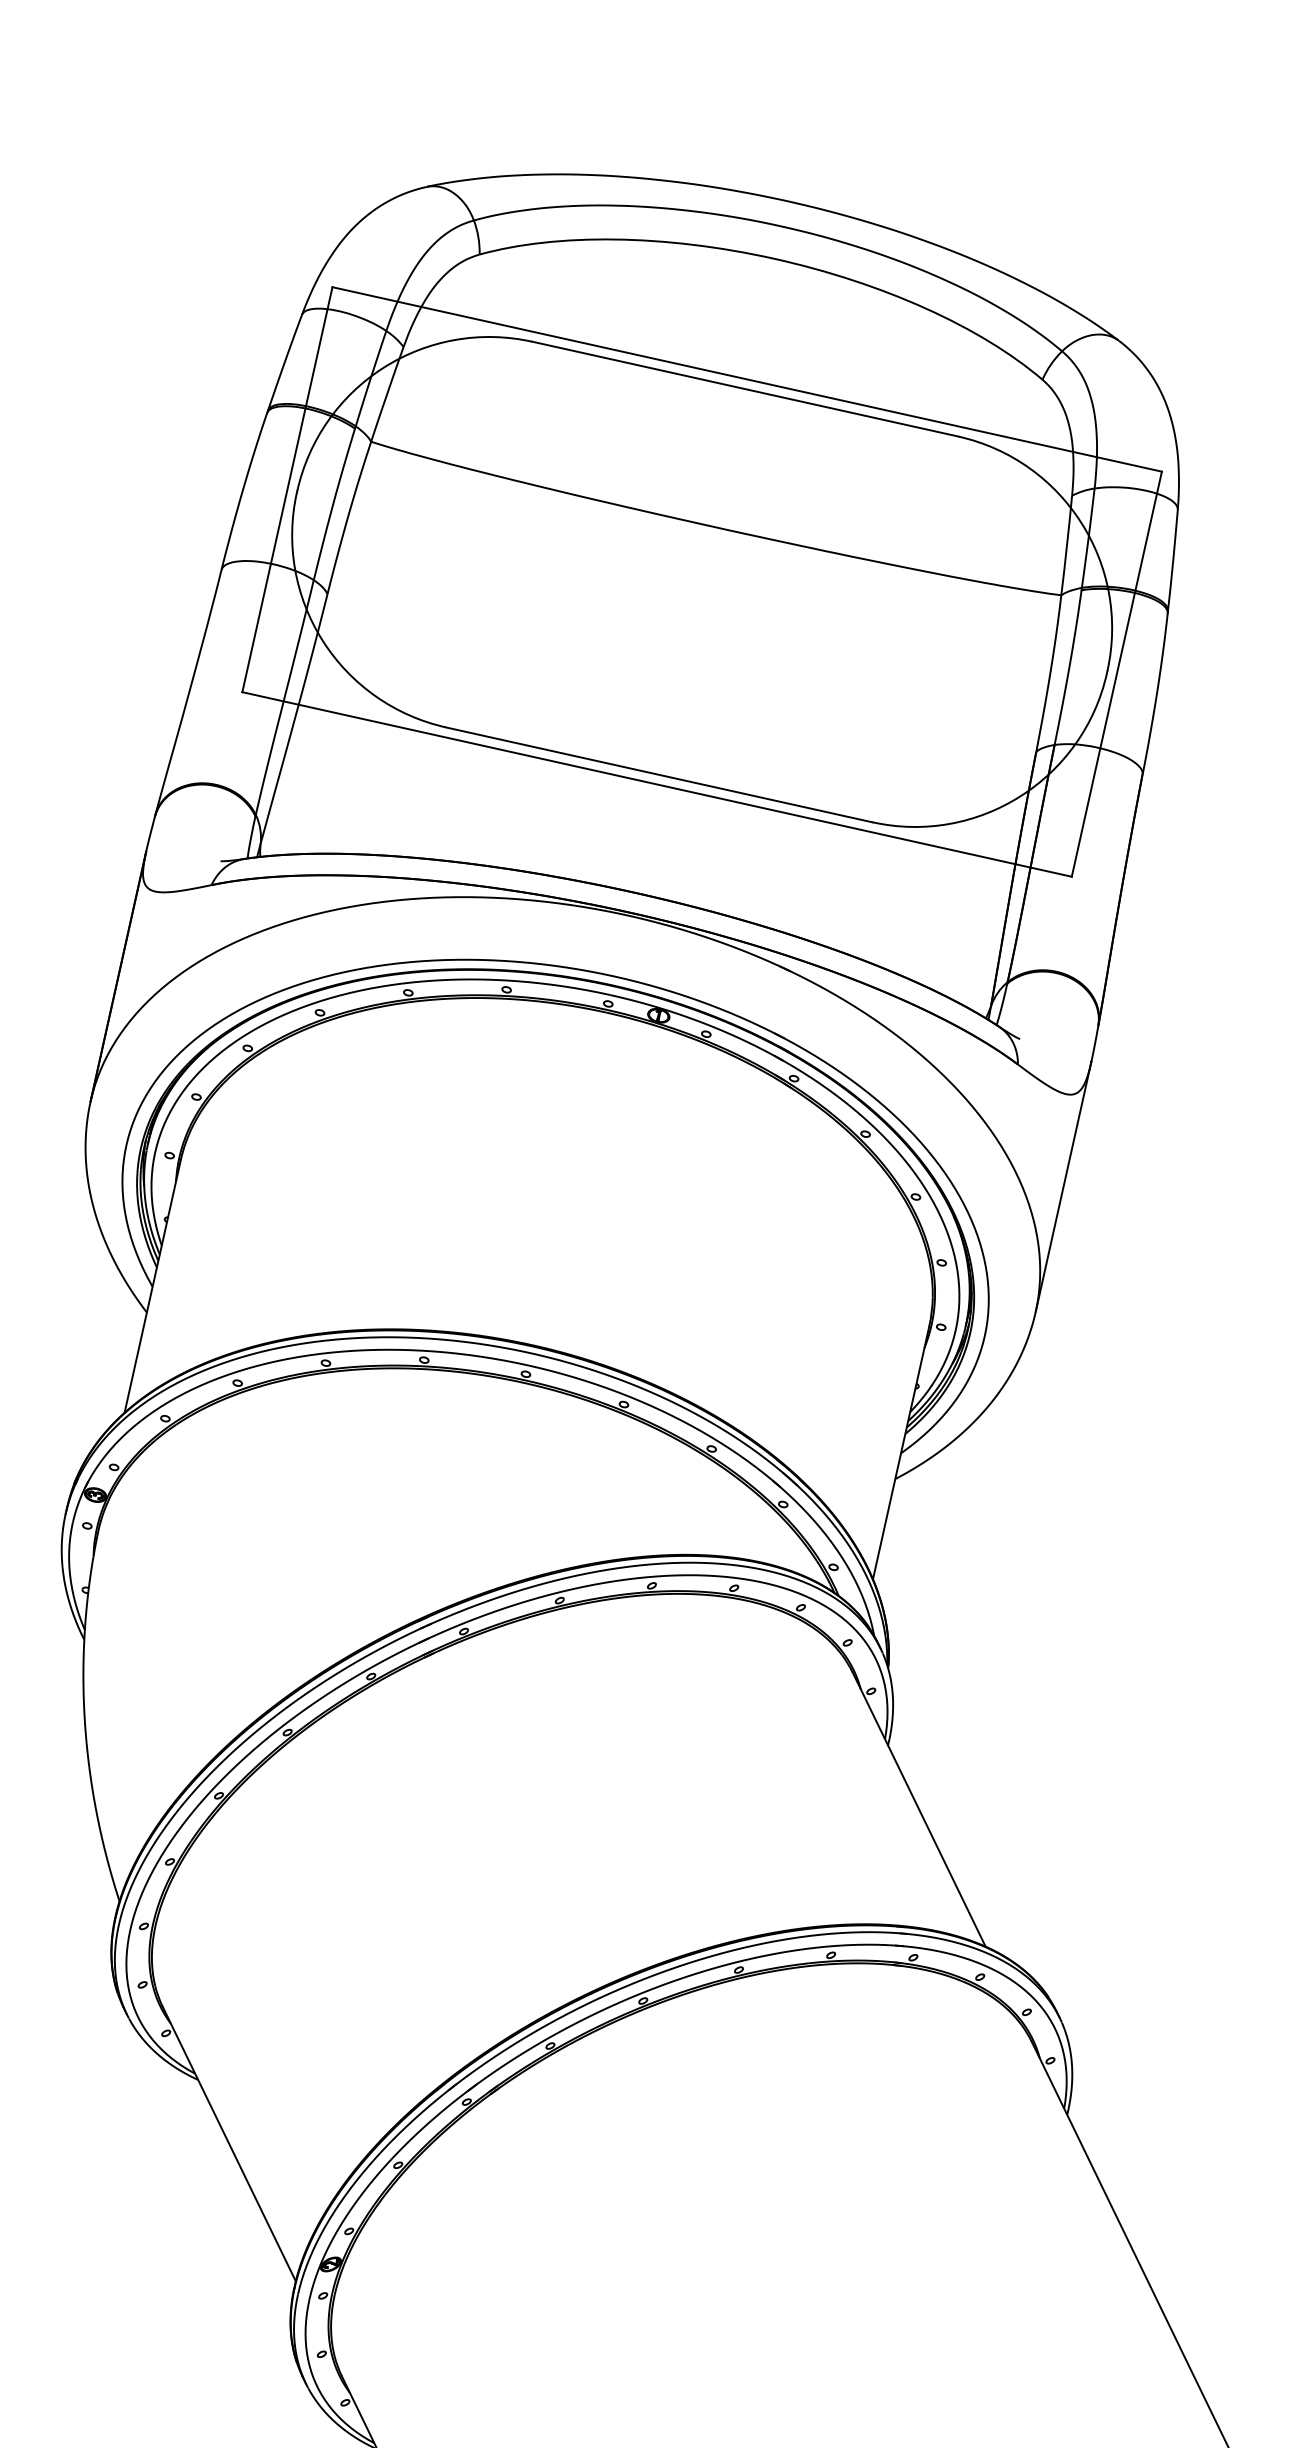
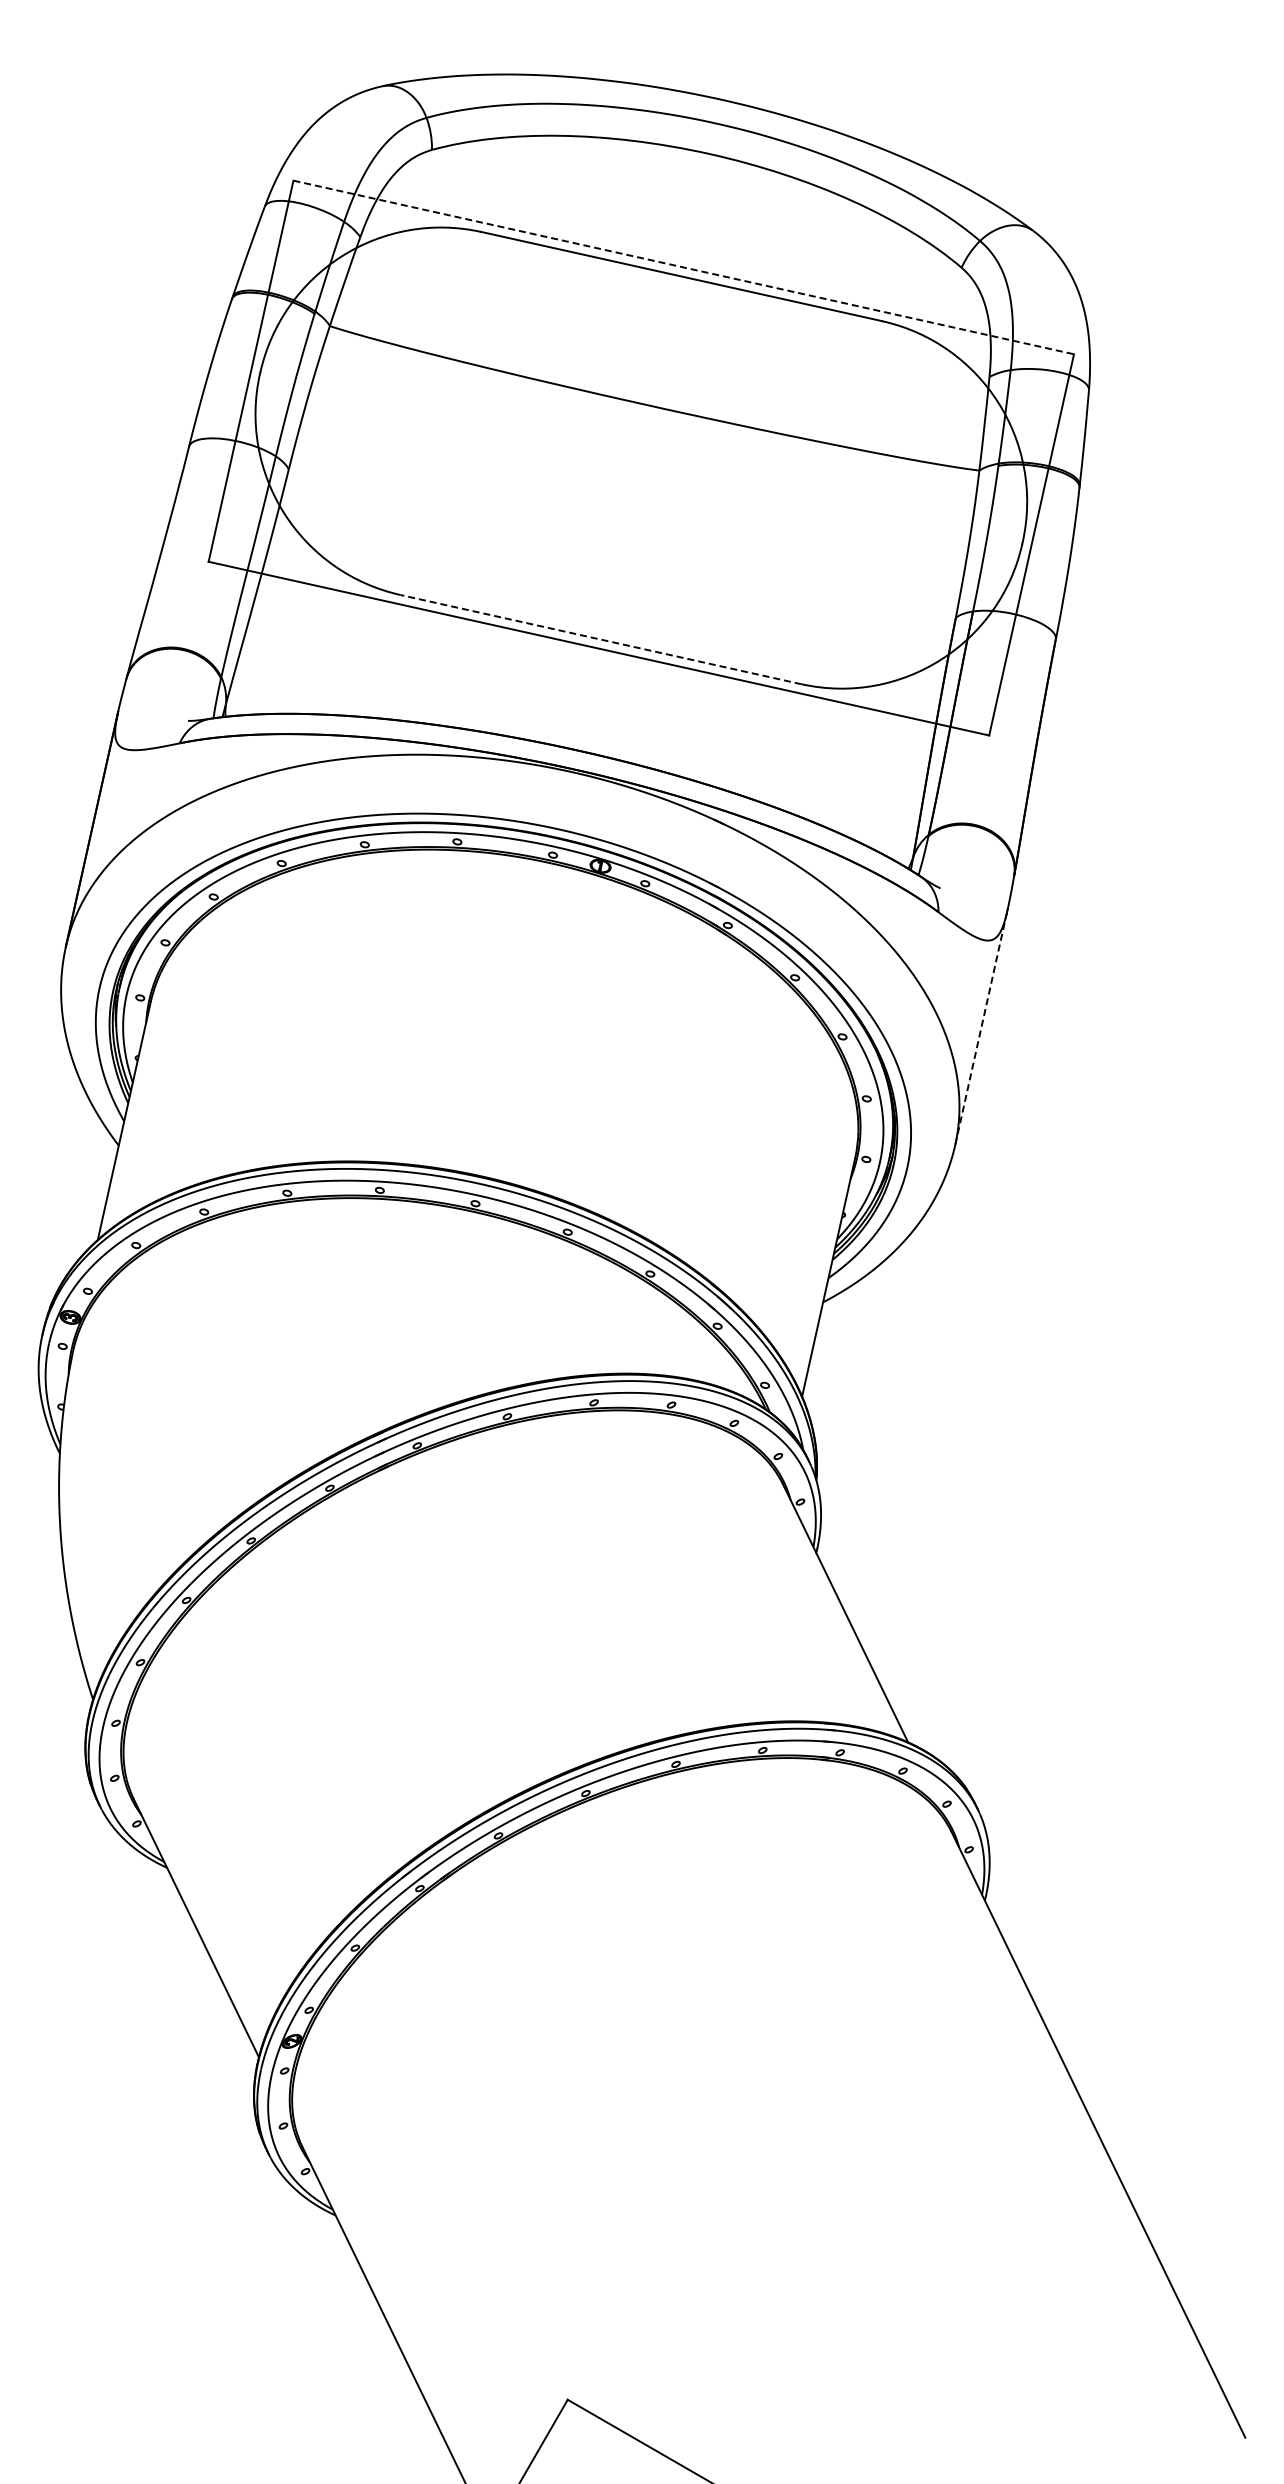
line: (746, 379) -> (683, 267), solid -> dashed
line: (658, 774) -> (600, 639), solid -> dashed
line: (1063, 1185) -> (981, 1026), solid -> dashed

